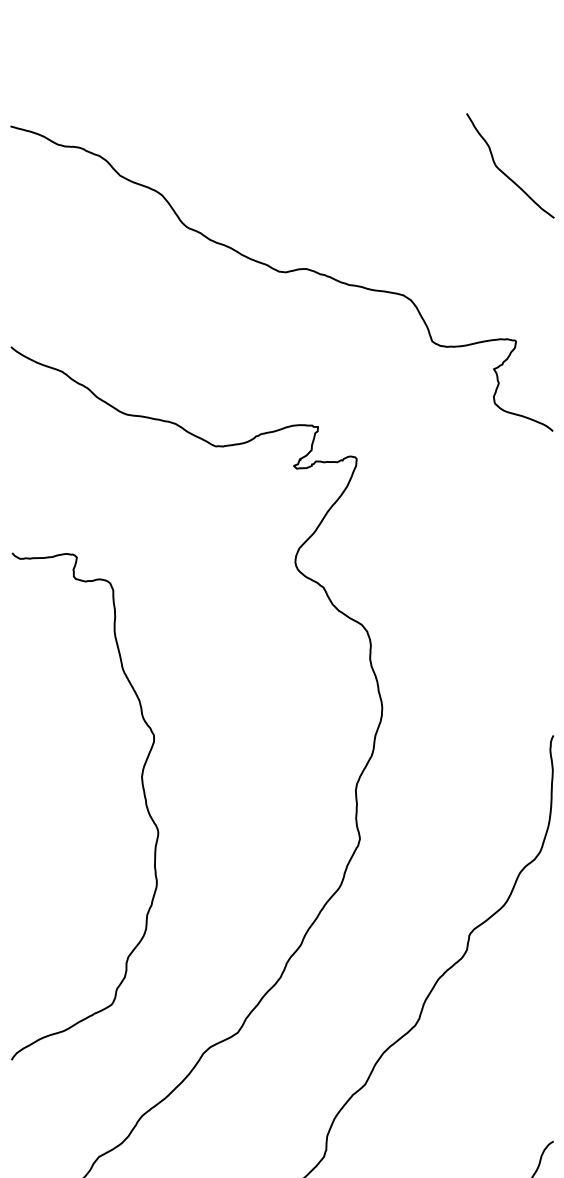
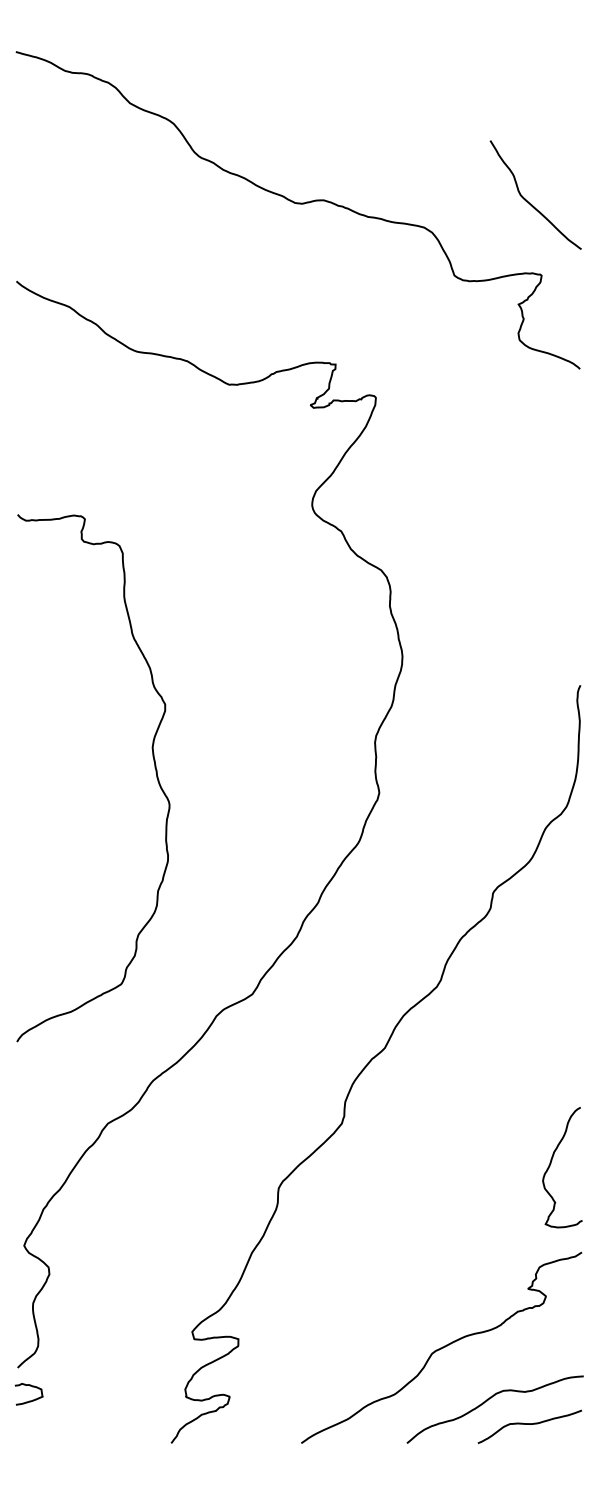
curve: (506, 173) -> (531, 203), moved
curve: (143, 796) -> (154, 767), moved

